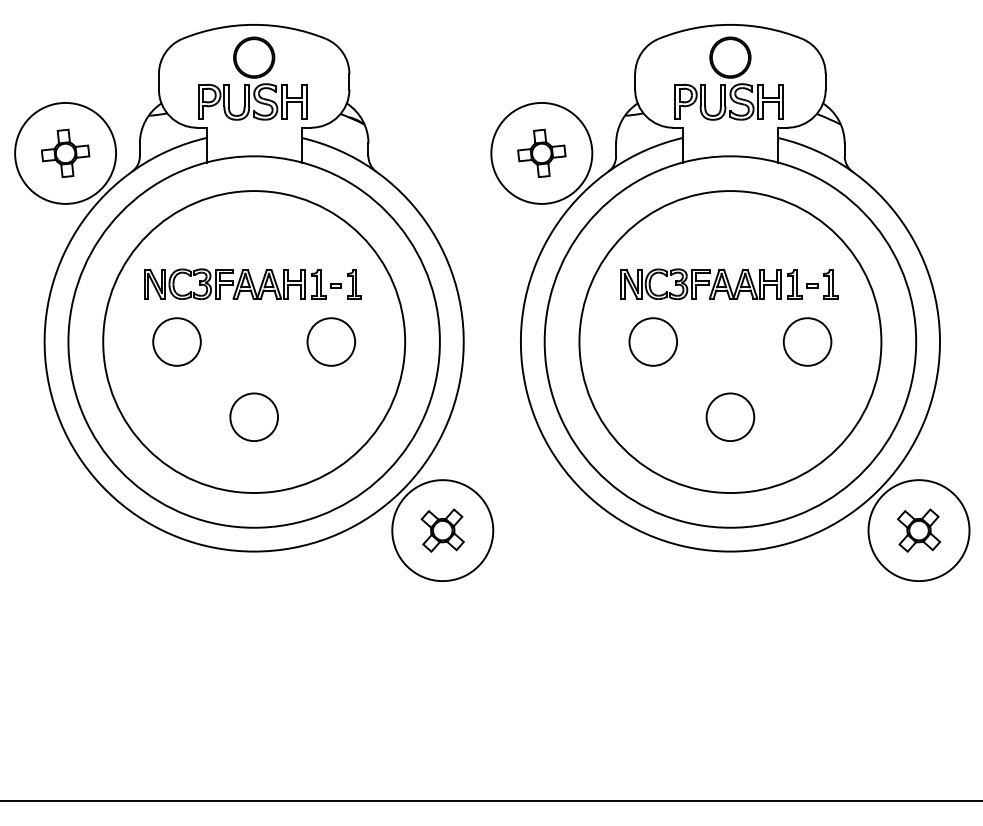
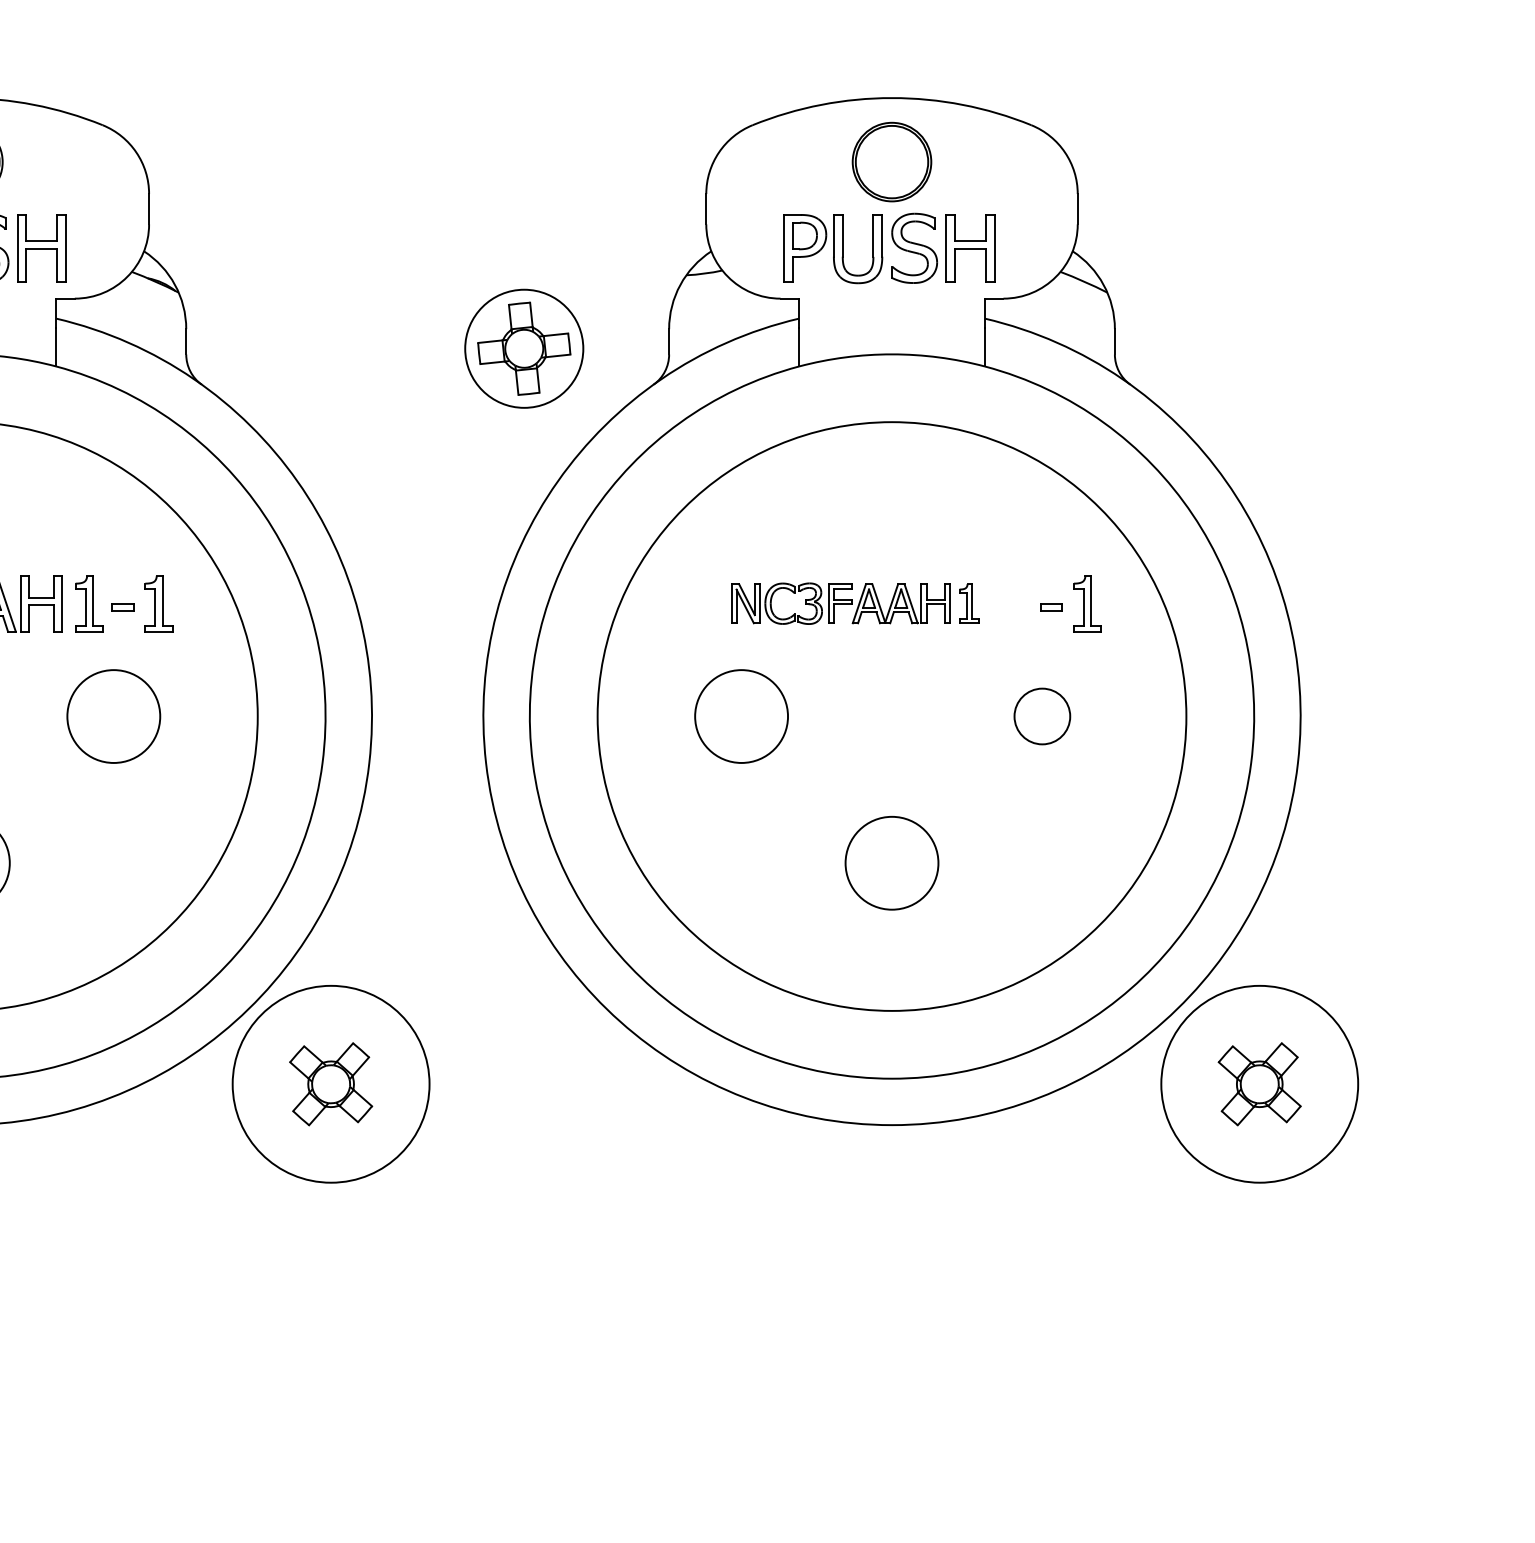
circle: (541, 152) -> (523, 346), size x0.6
part: (711, 283) -> (855, 602), size x0.7
circle: (807, 341) -> (1042, 715), size x0.6

